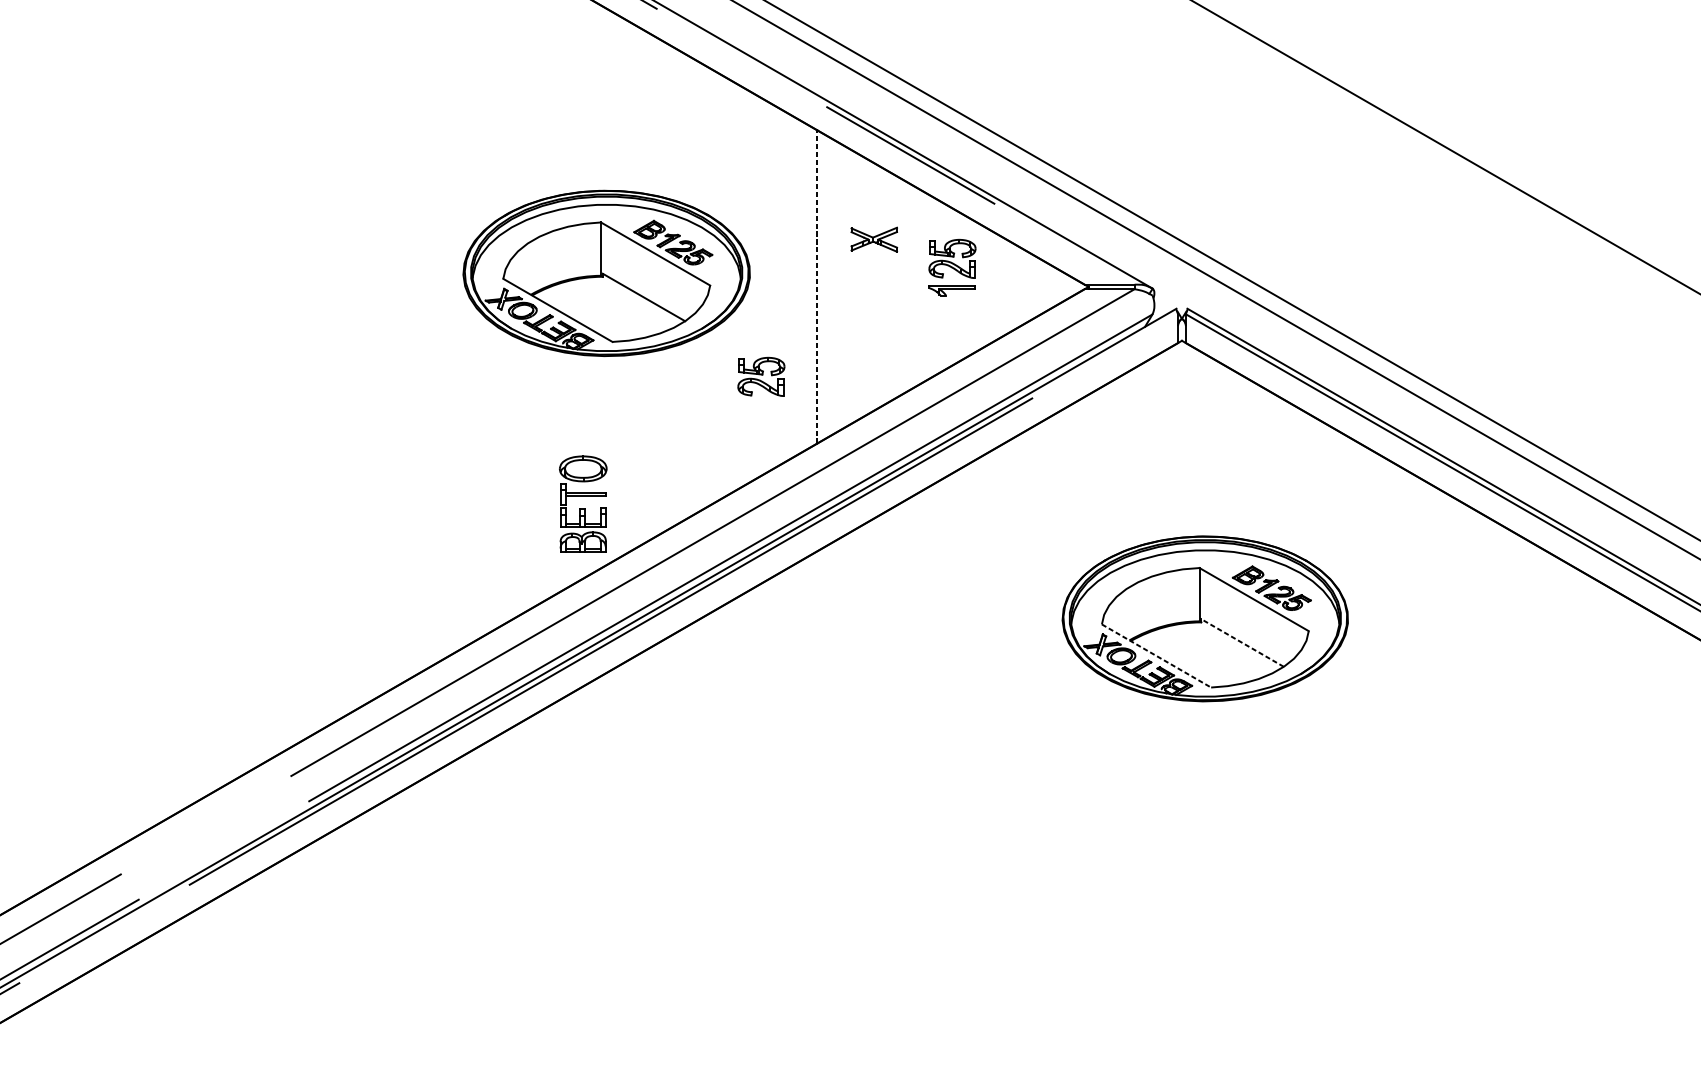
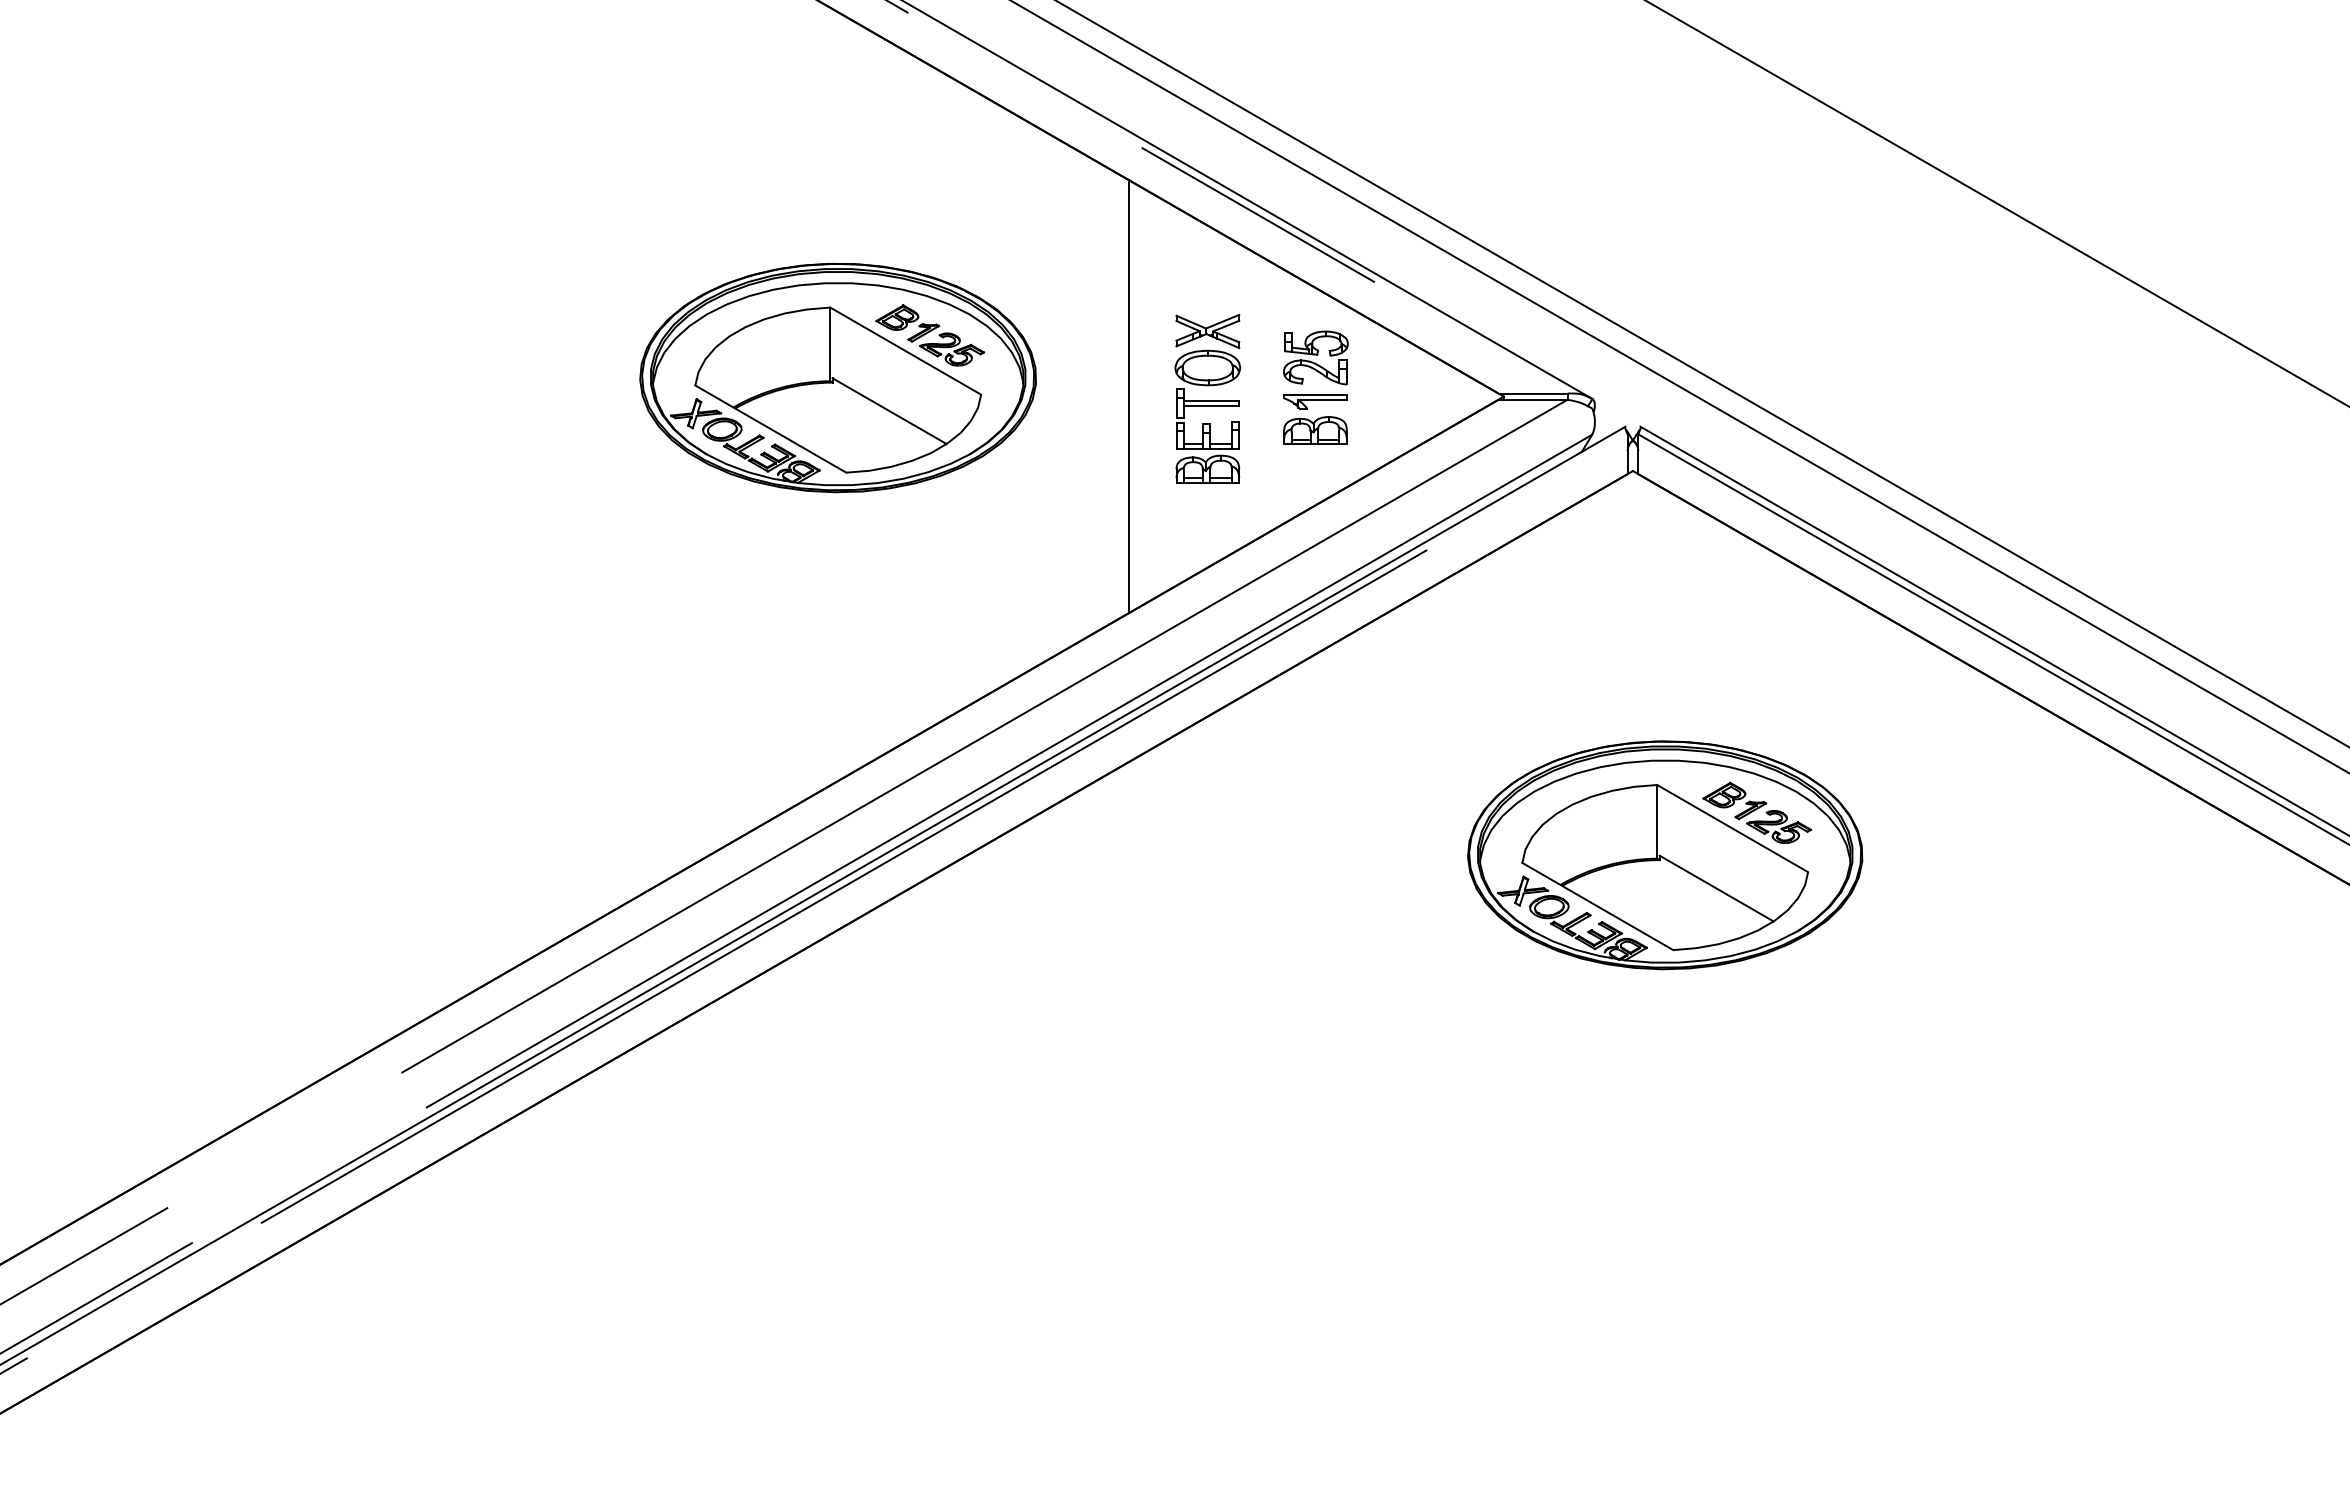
line: (817, 286) -> (1129, 396), dashed -> solid
part: (952, 311) -> (1315, 430), added
part: (761, 376) -> (1051, 520), removed
part: (583, 509) -> (1207, 423), moved
line: (1242, 642) -> (1716, 888), dashed -> solid
line: (1157, 655) -> (1598, 906), dashed -> solid

